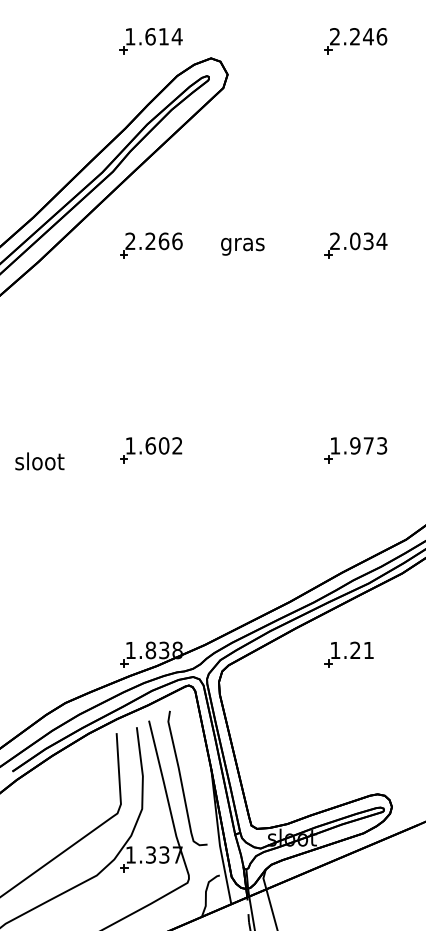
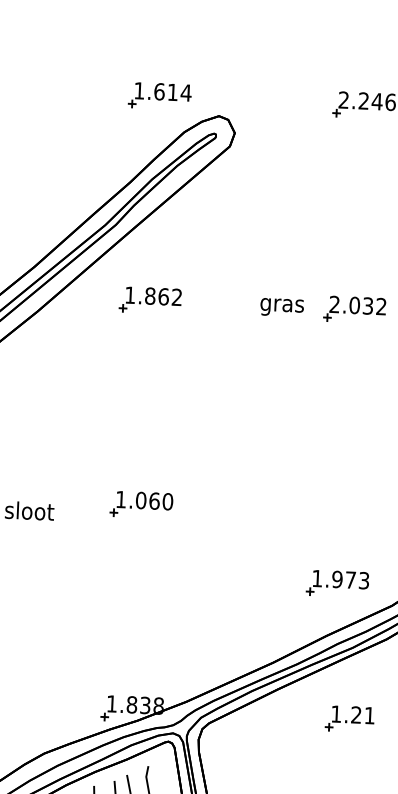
text: (381, 240) -> (381, 305), 2.034 -> 2.032
text: (153, 241) -> (153, 296), 2.266 -> 1.862
text: (242, 246) -> (281, 307), moved
text: (163, 445) -> (153, 500), 1.602 -> 1.060
part: (355, 450) -> (337, 584), moved
part: (348, 654) -> (349, 718), moved

